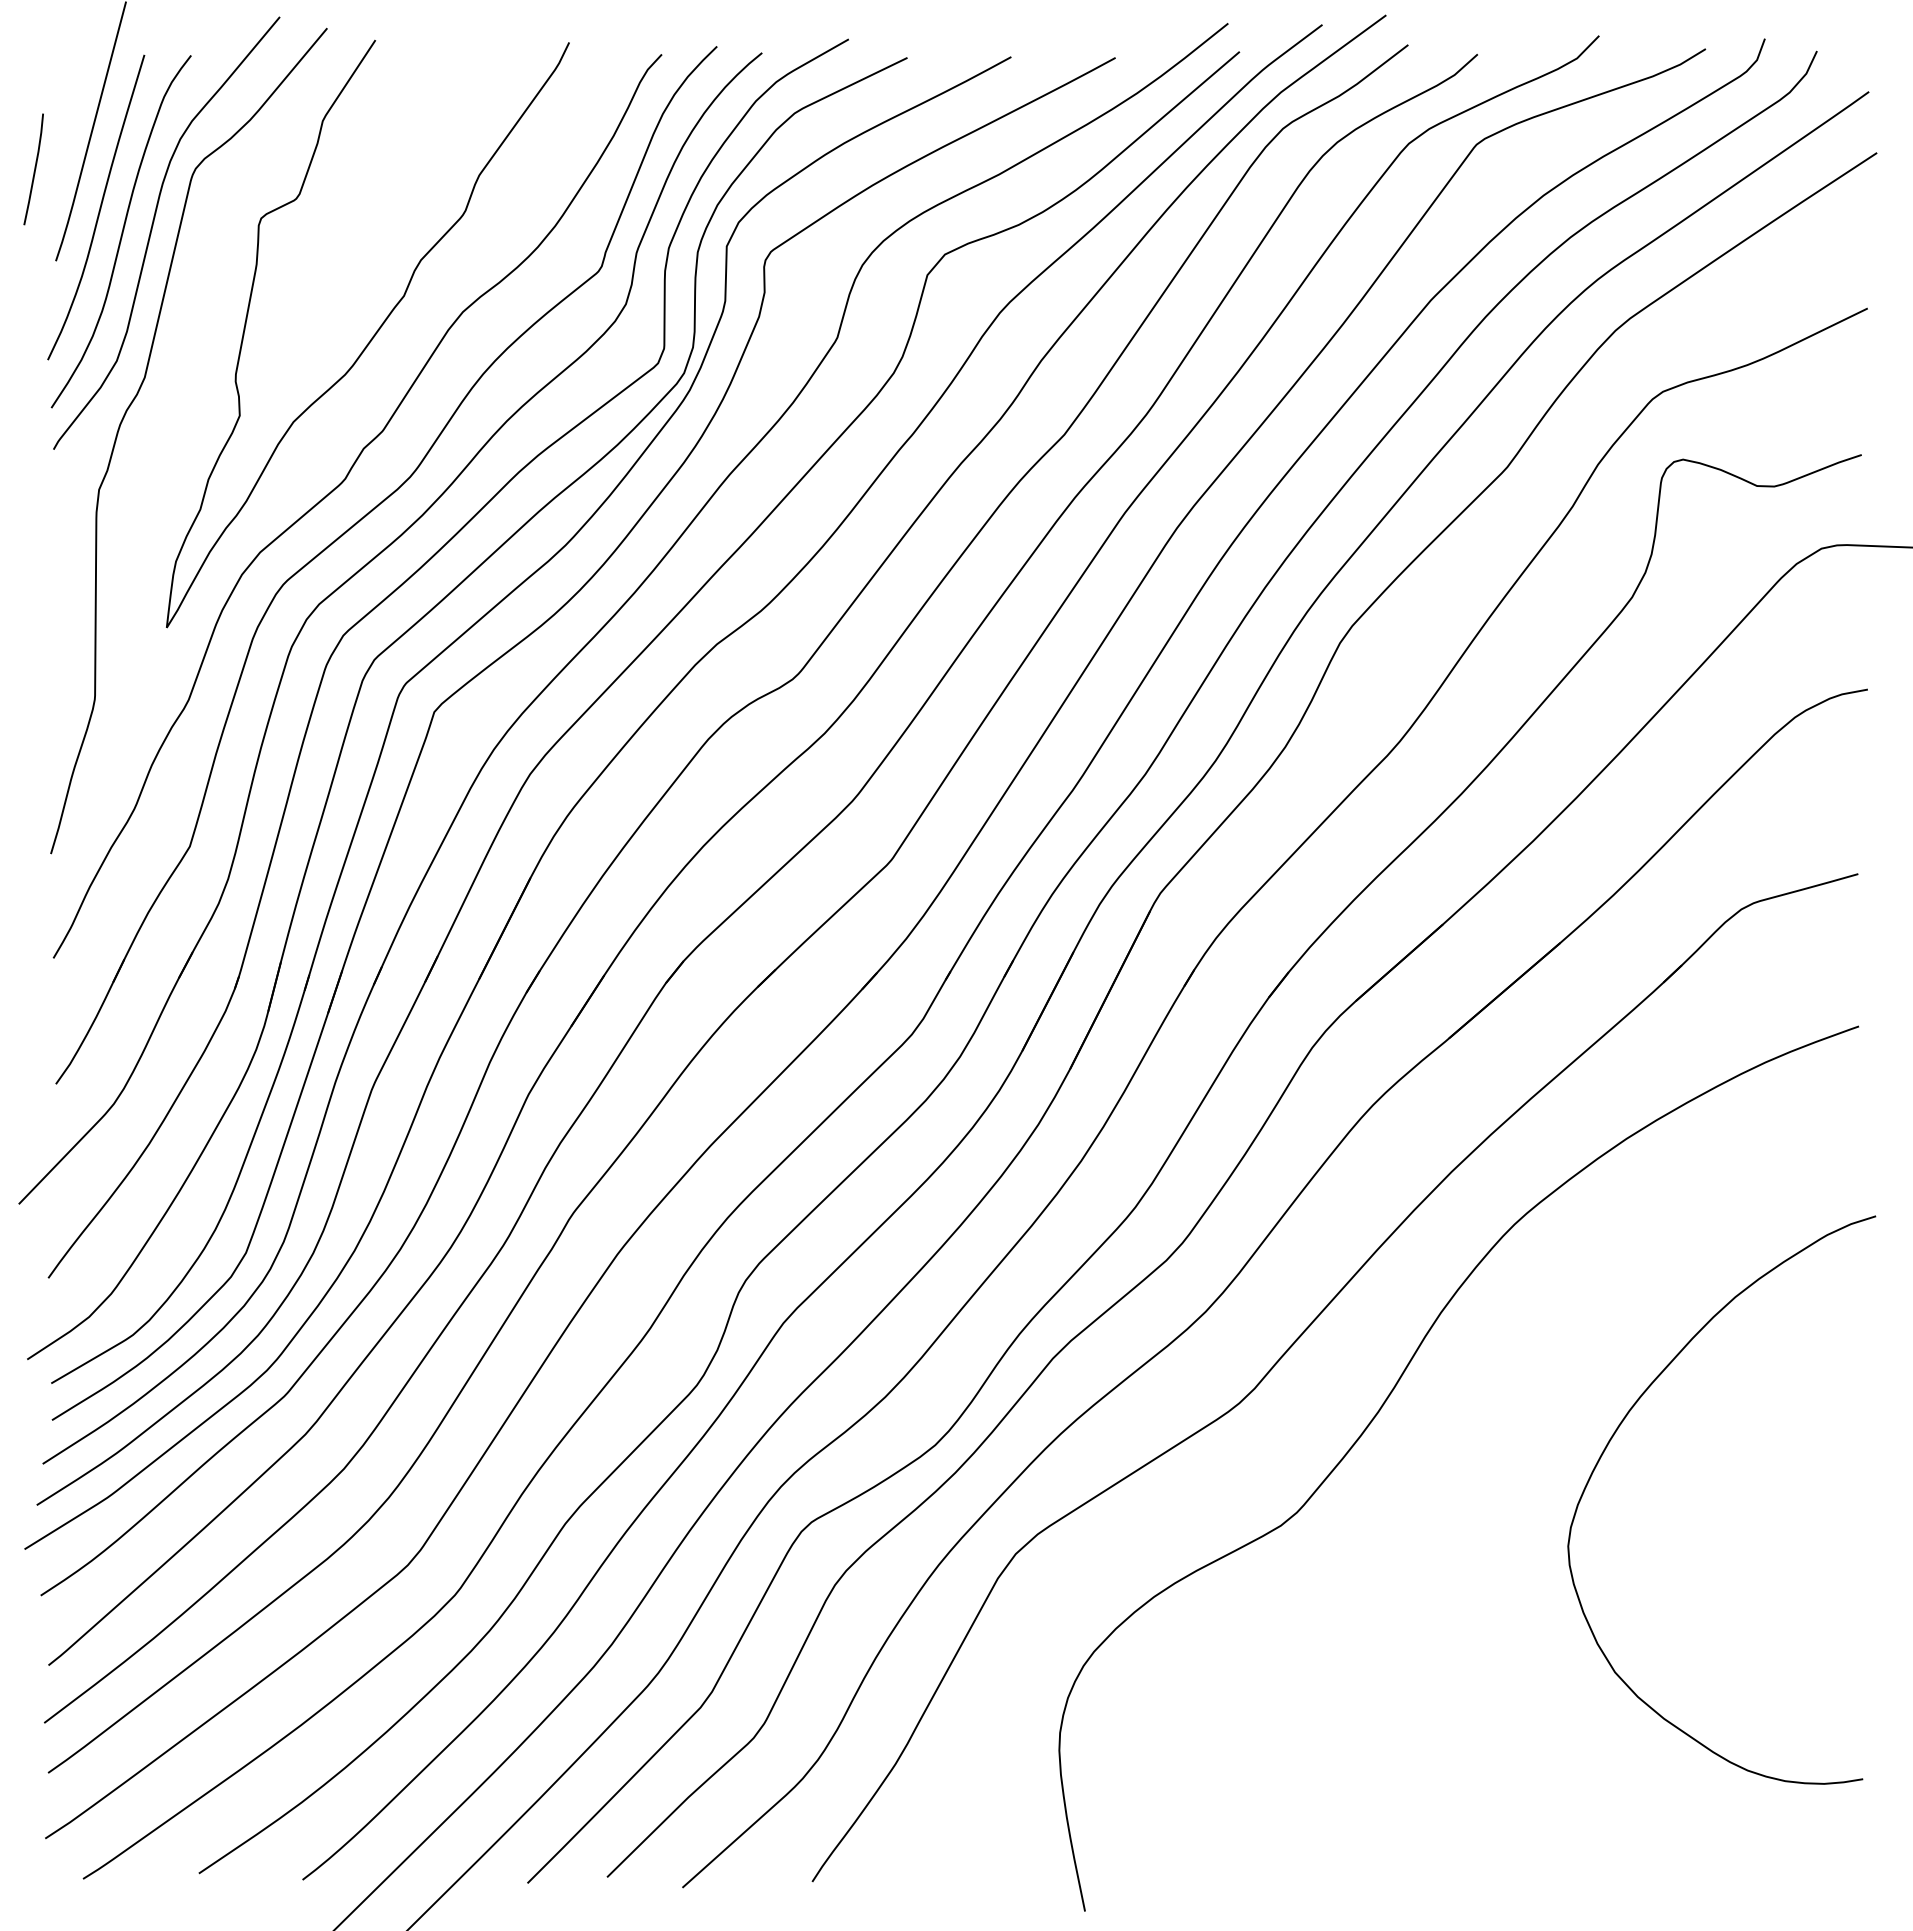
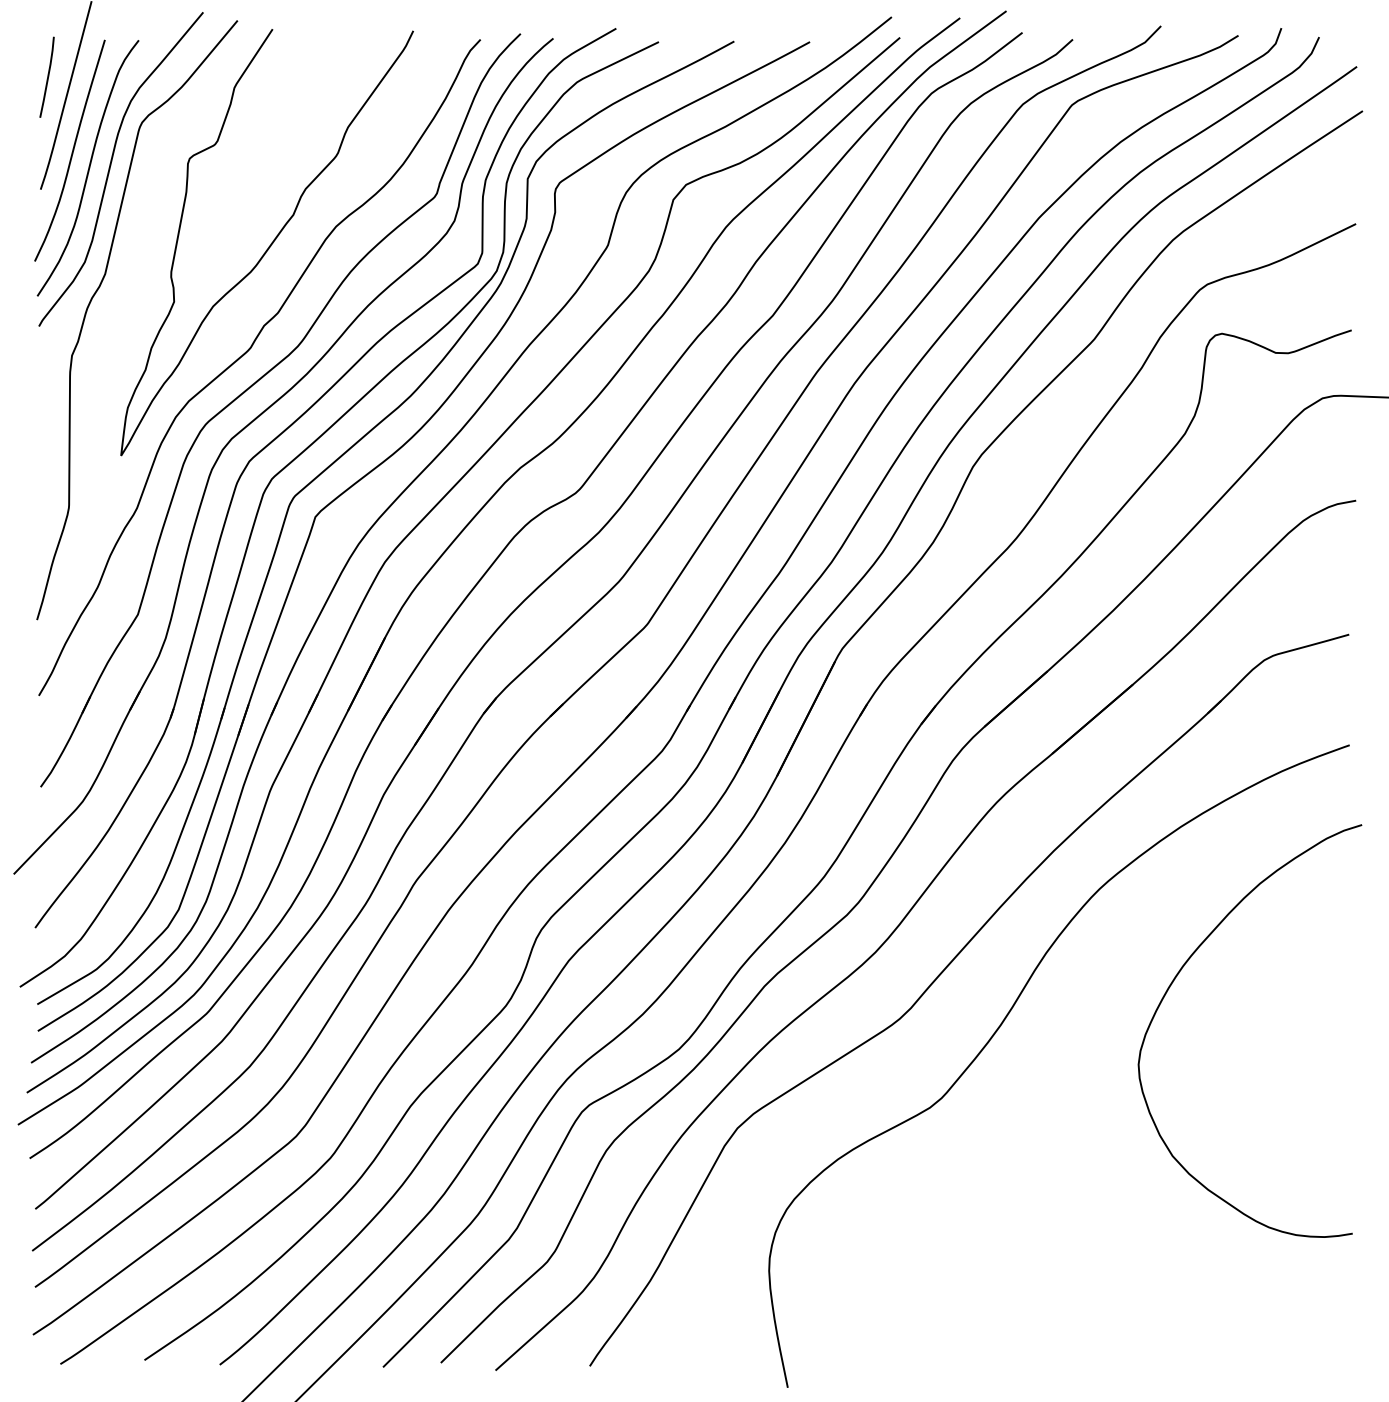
line: (34, 169) -> (47, 77), moved
curve: (1616, 1432) -> (1173, 981), moved

